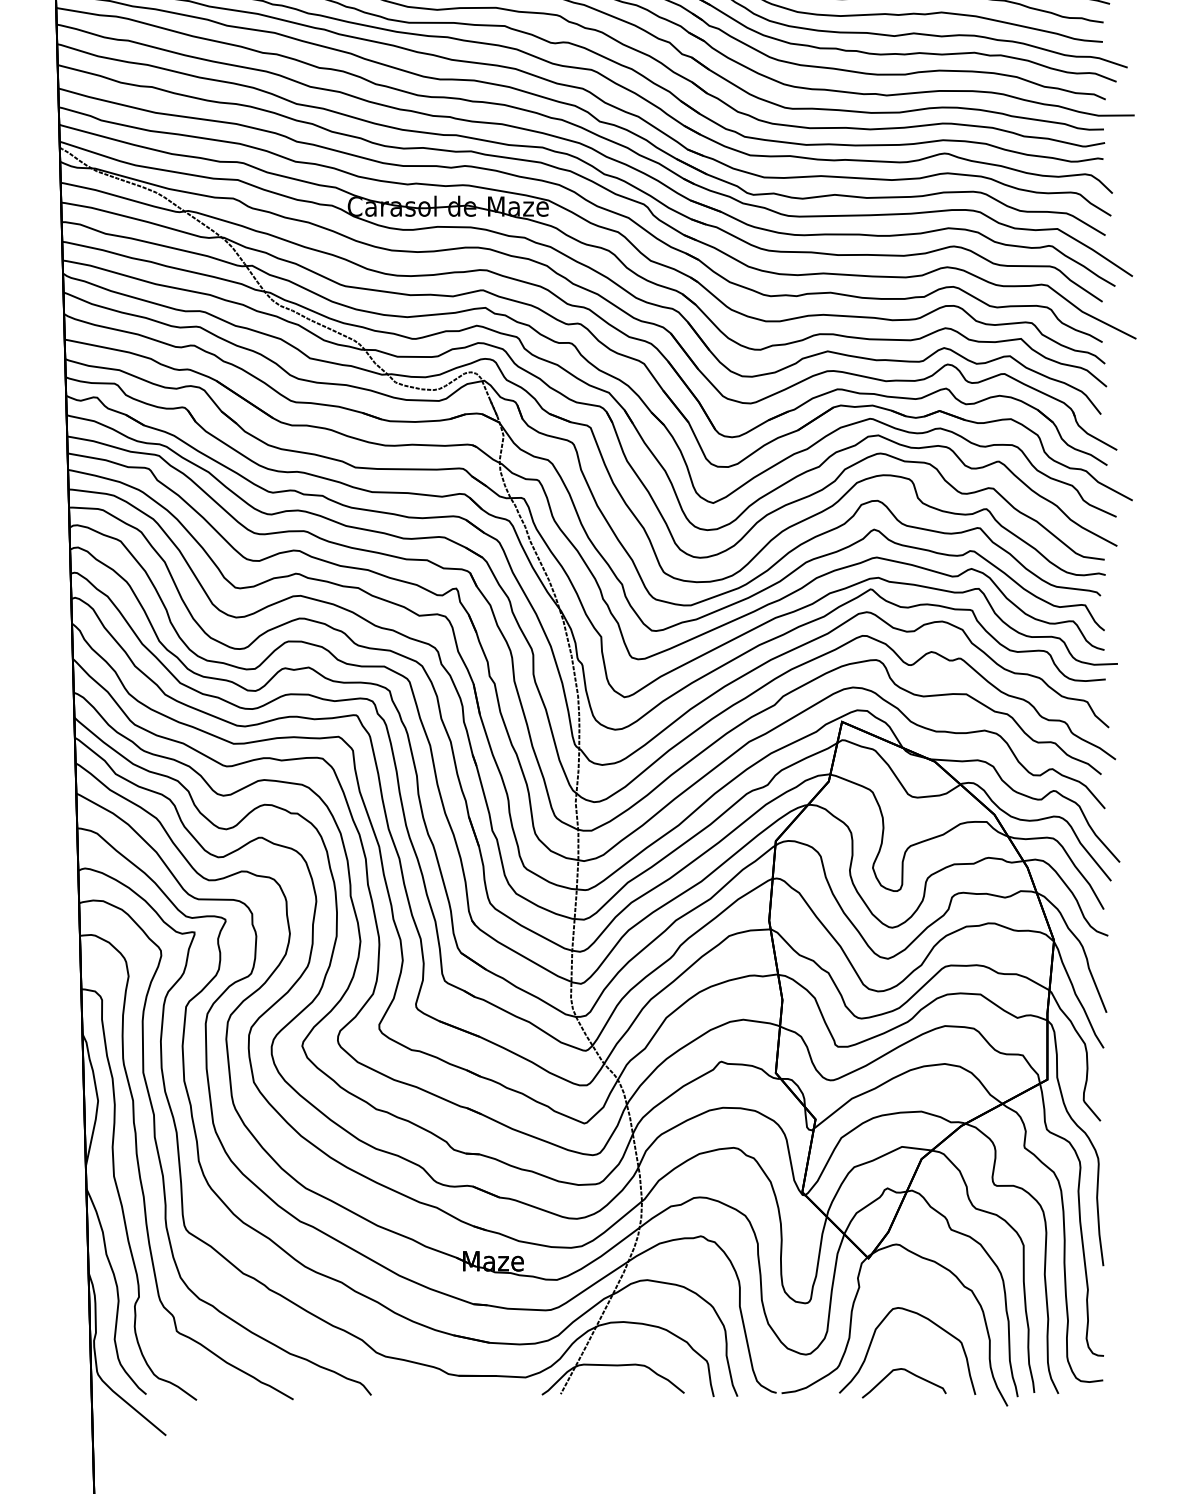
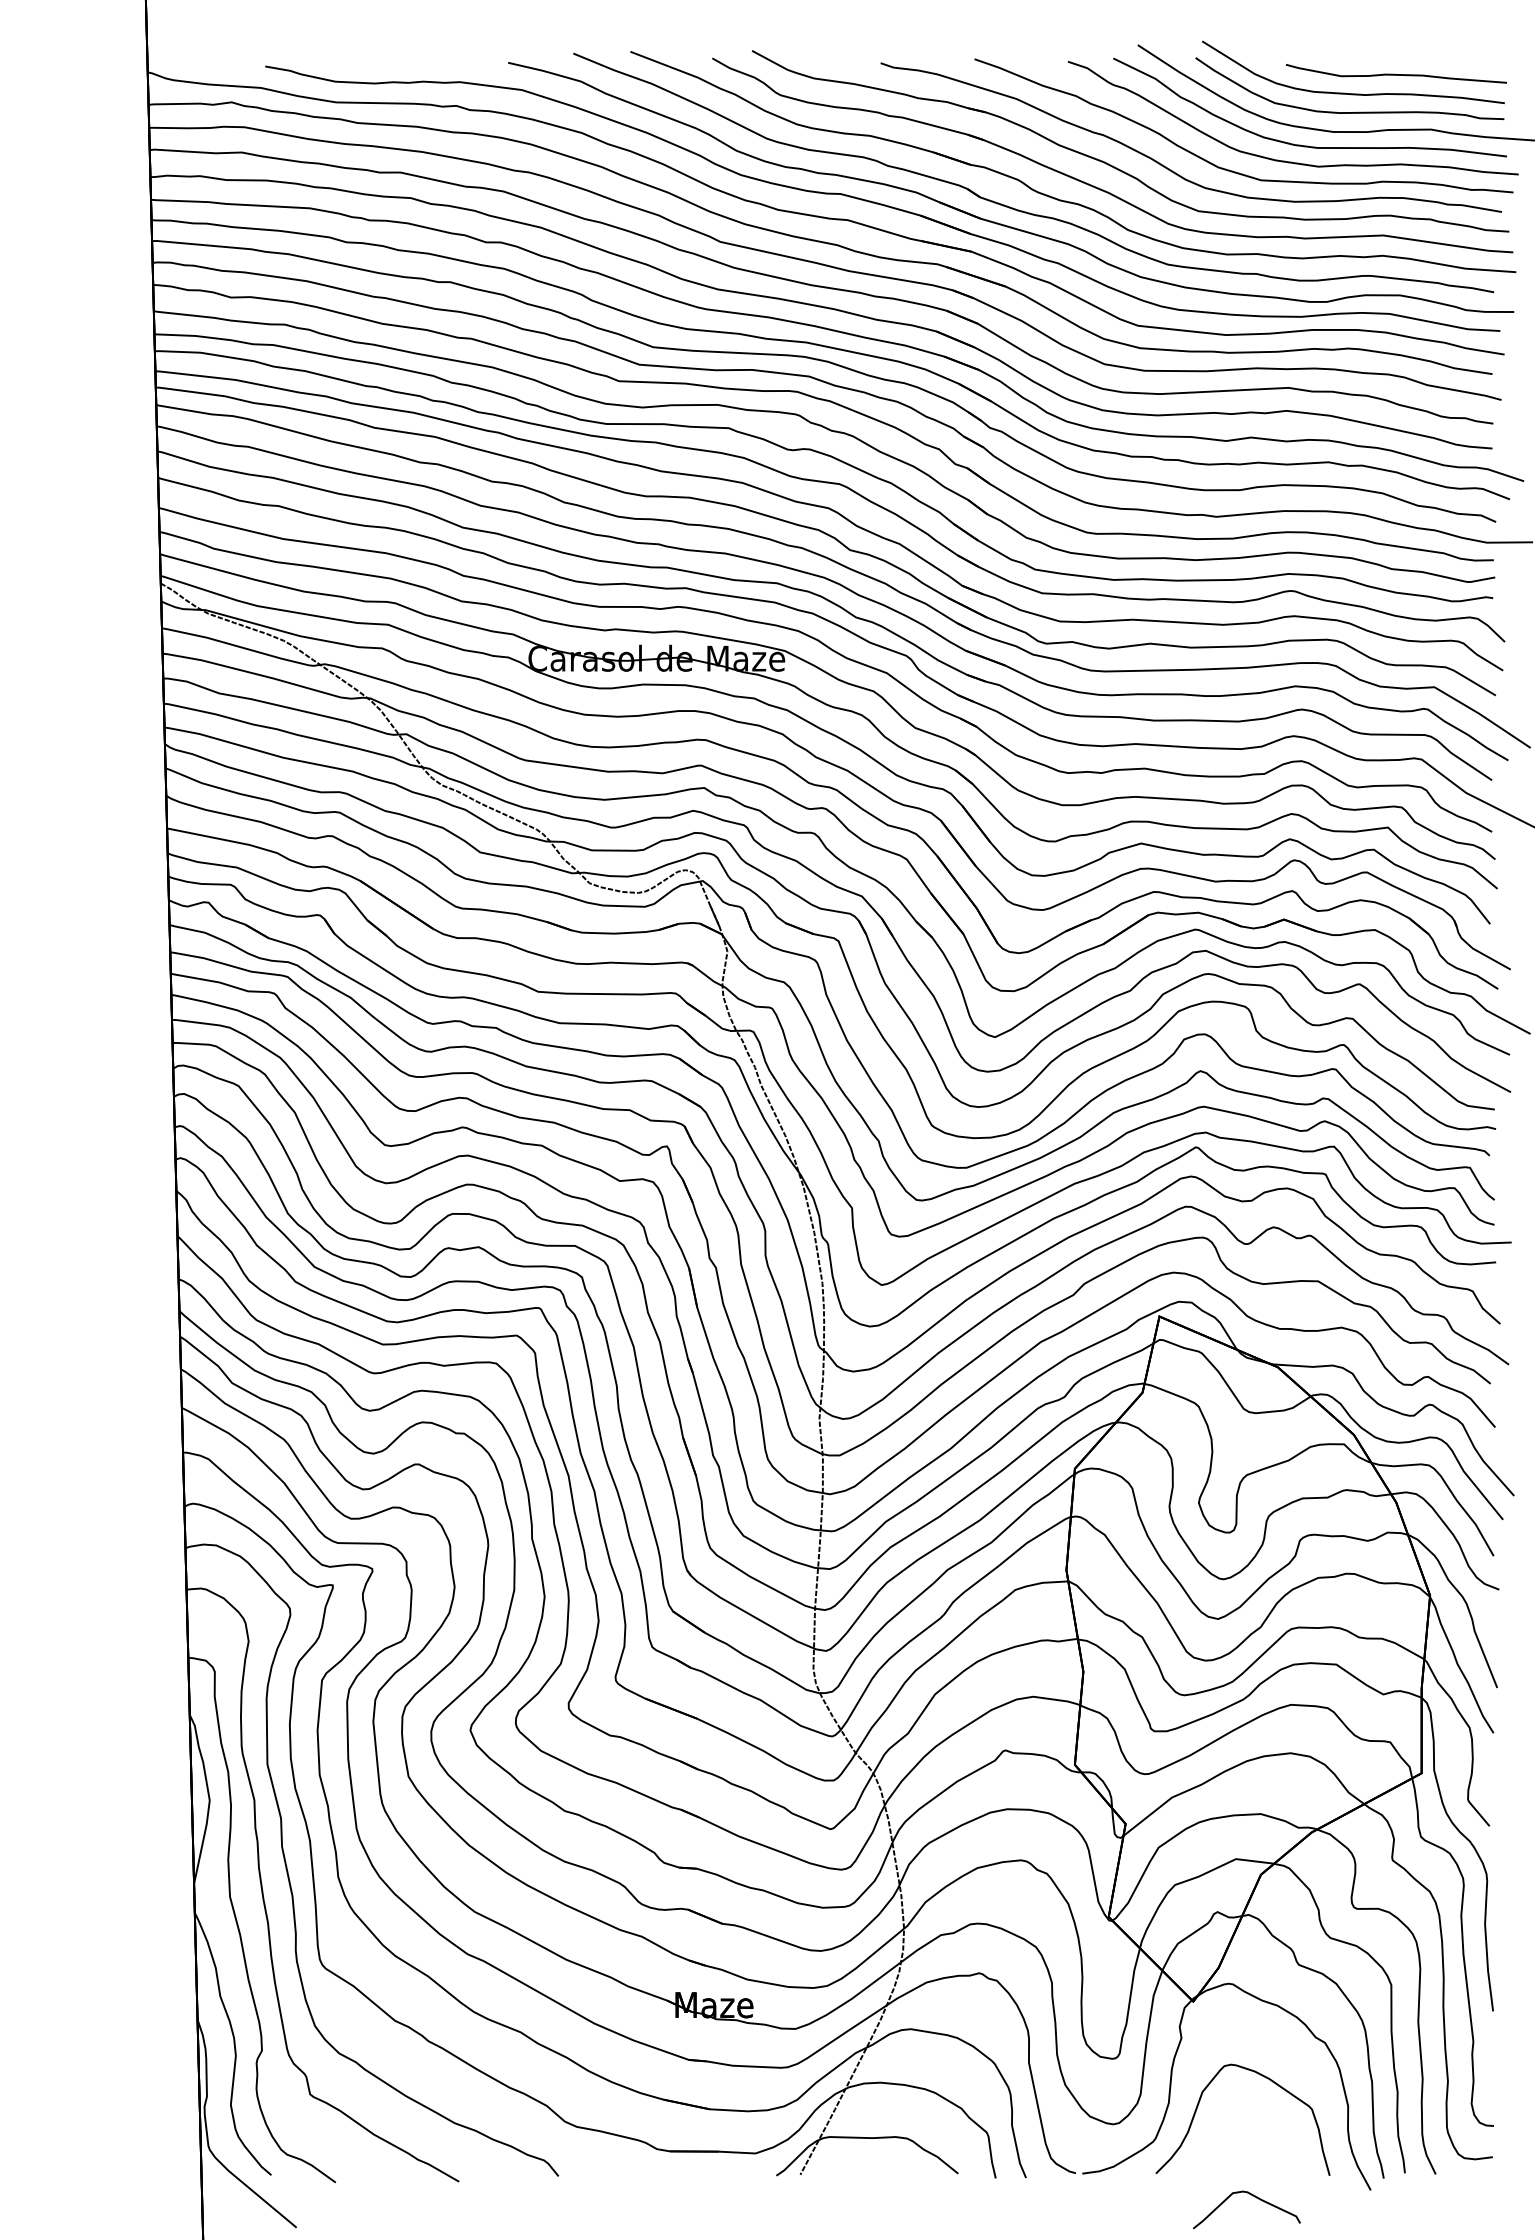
curve: (908, 1372) -> (1252, 2196), moved

